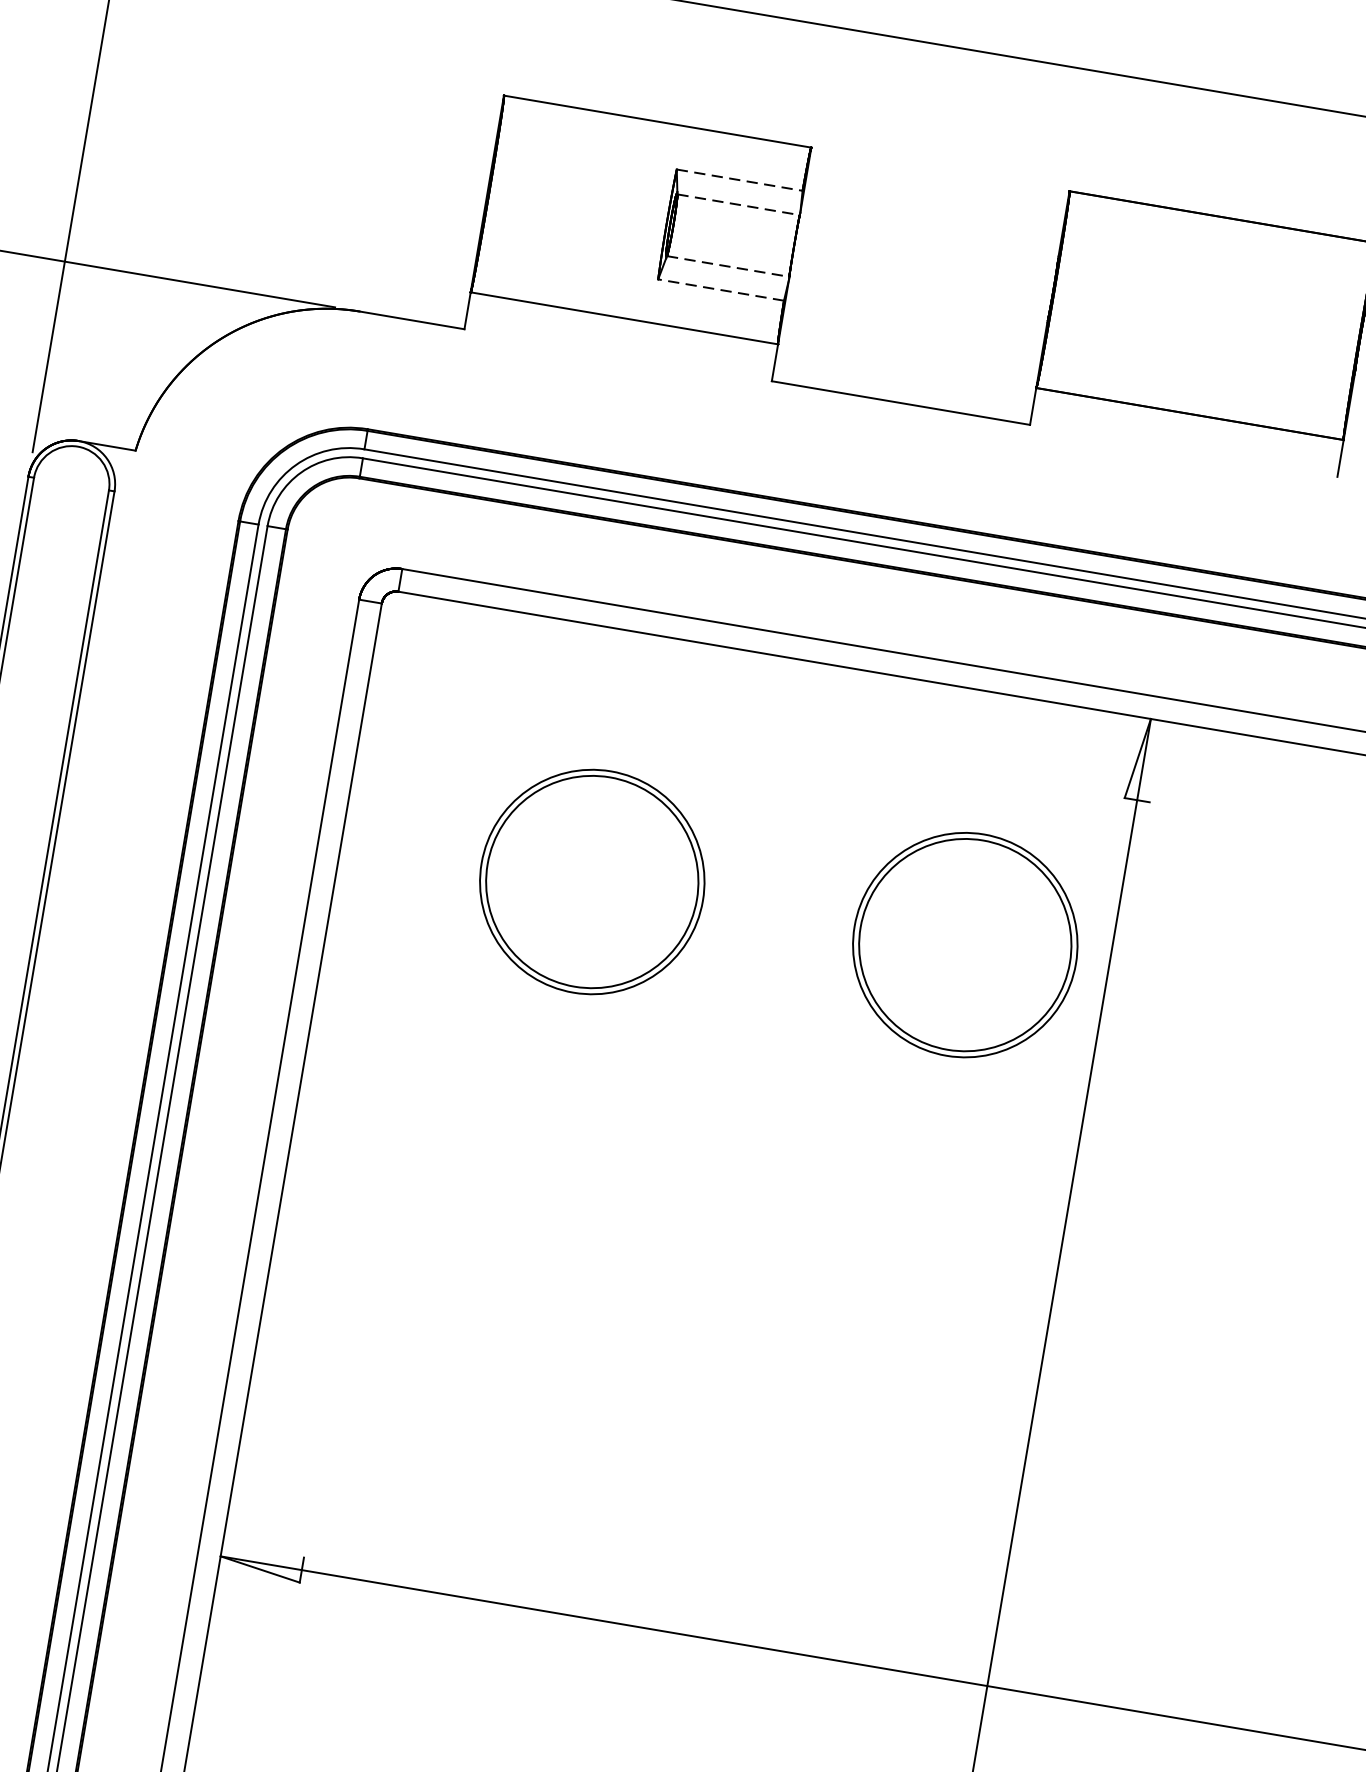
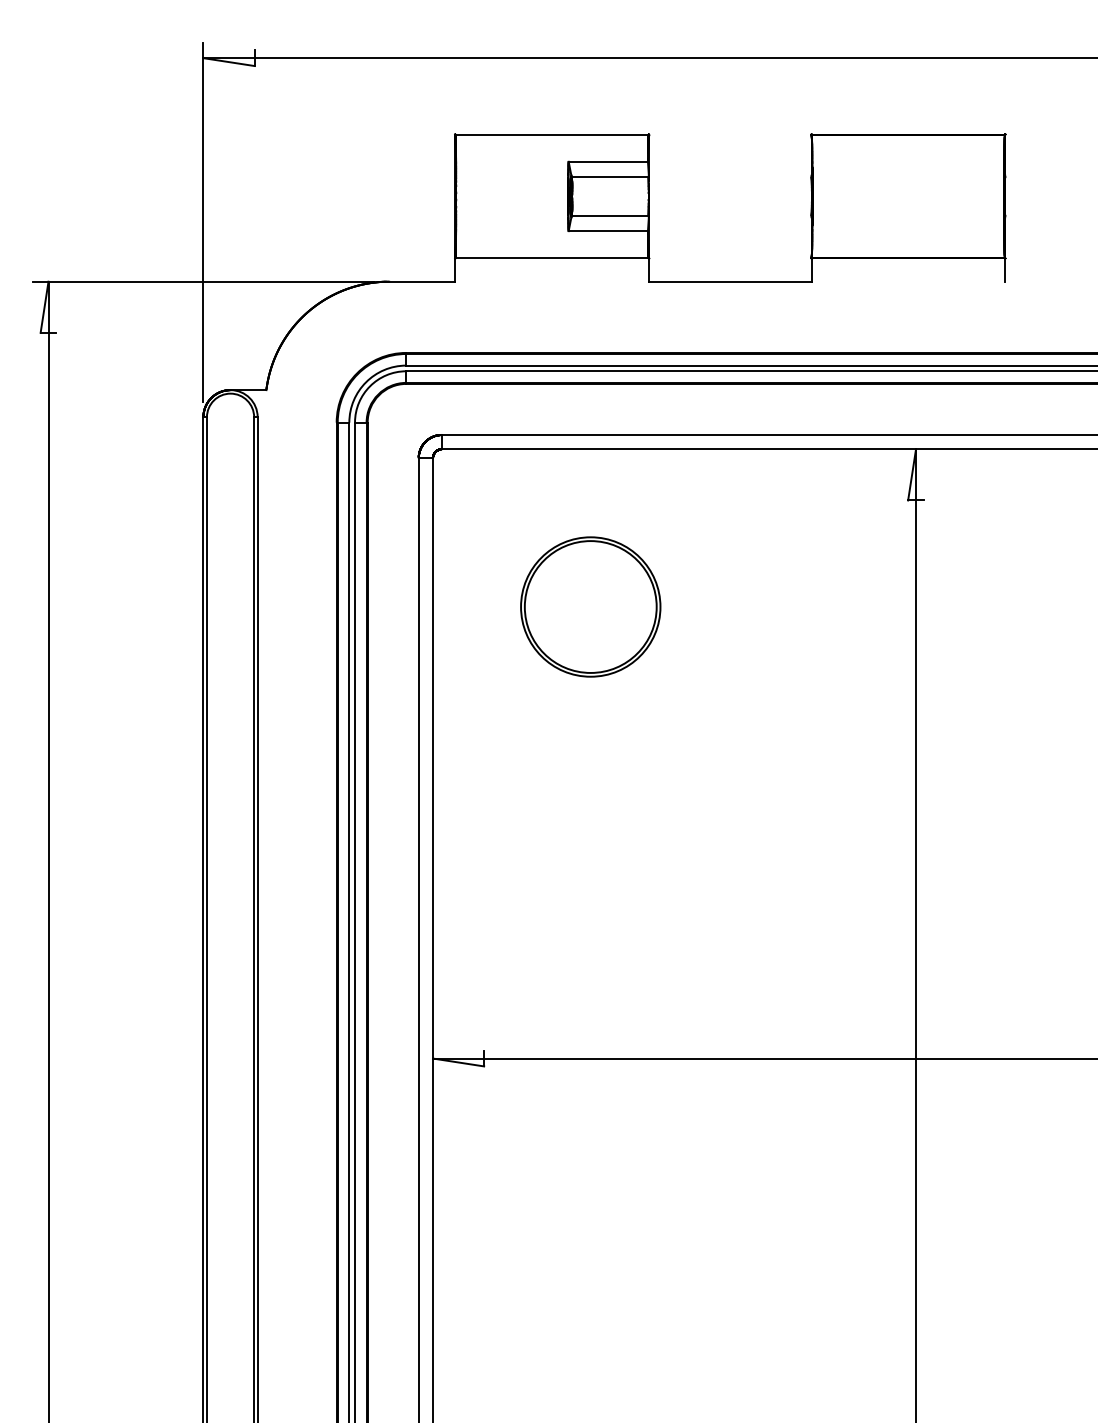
line: (740, 179) -> (608, 161), dashed -> solid
line: (738, 205) -> (610, 177), dashed -> solid
line: (728, 265) -> (610, 215), dashed -> solid
line: (721, 290) -> (608, 231), dashed -> solid
part: (965, 944) -> (825, 606), removed

